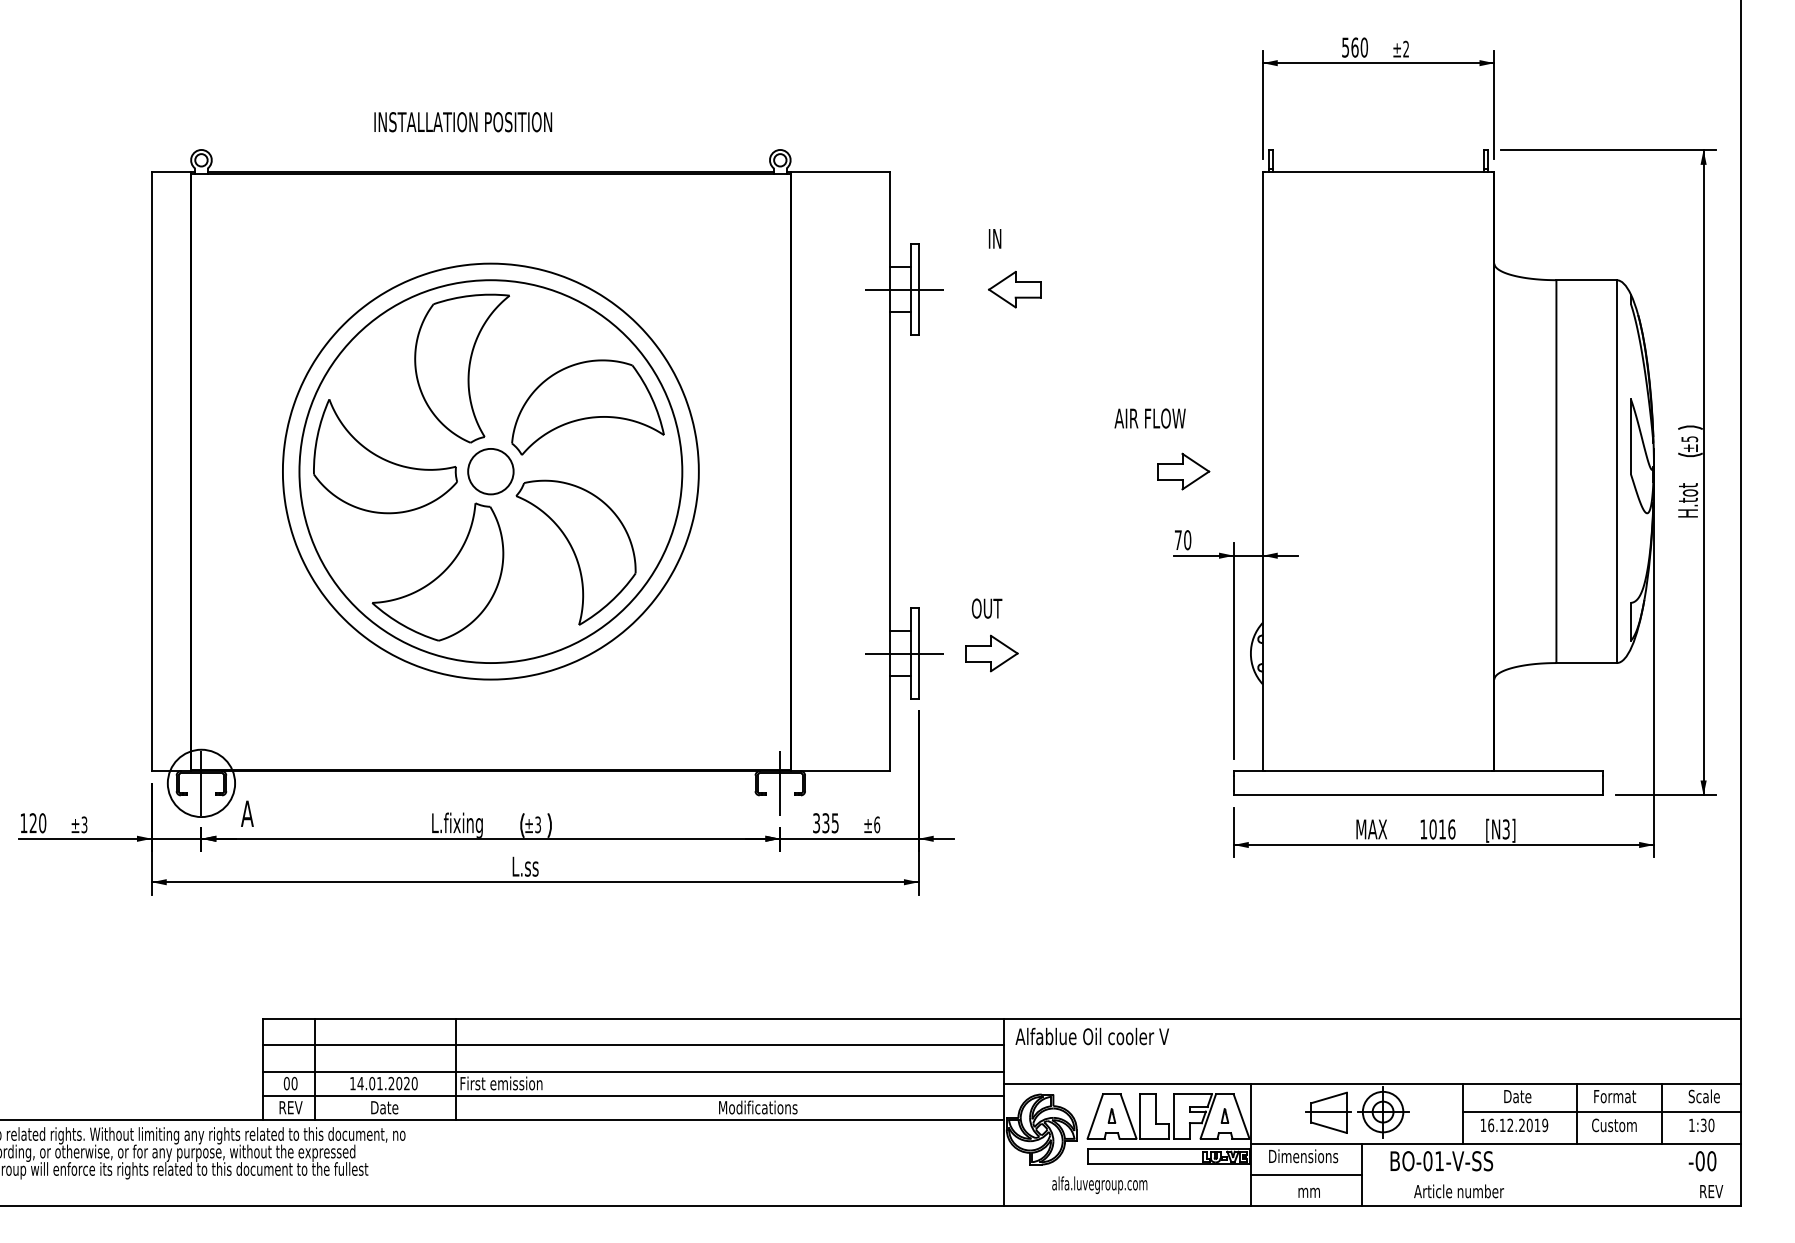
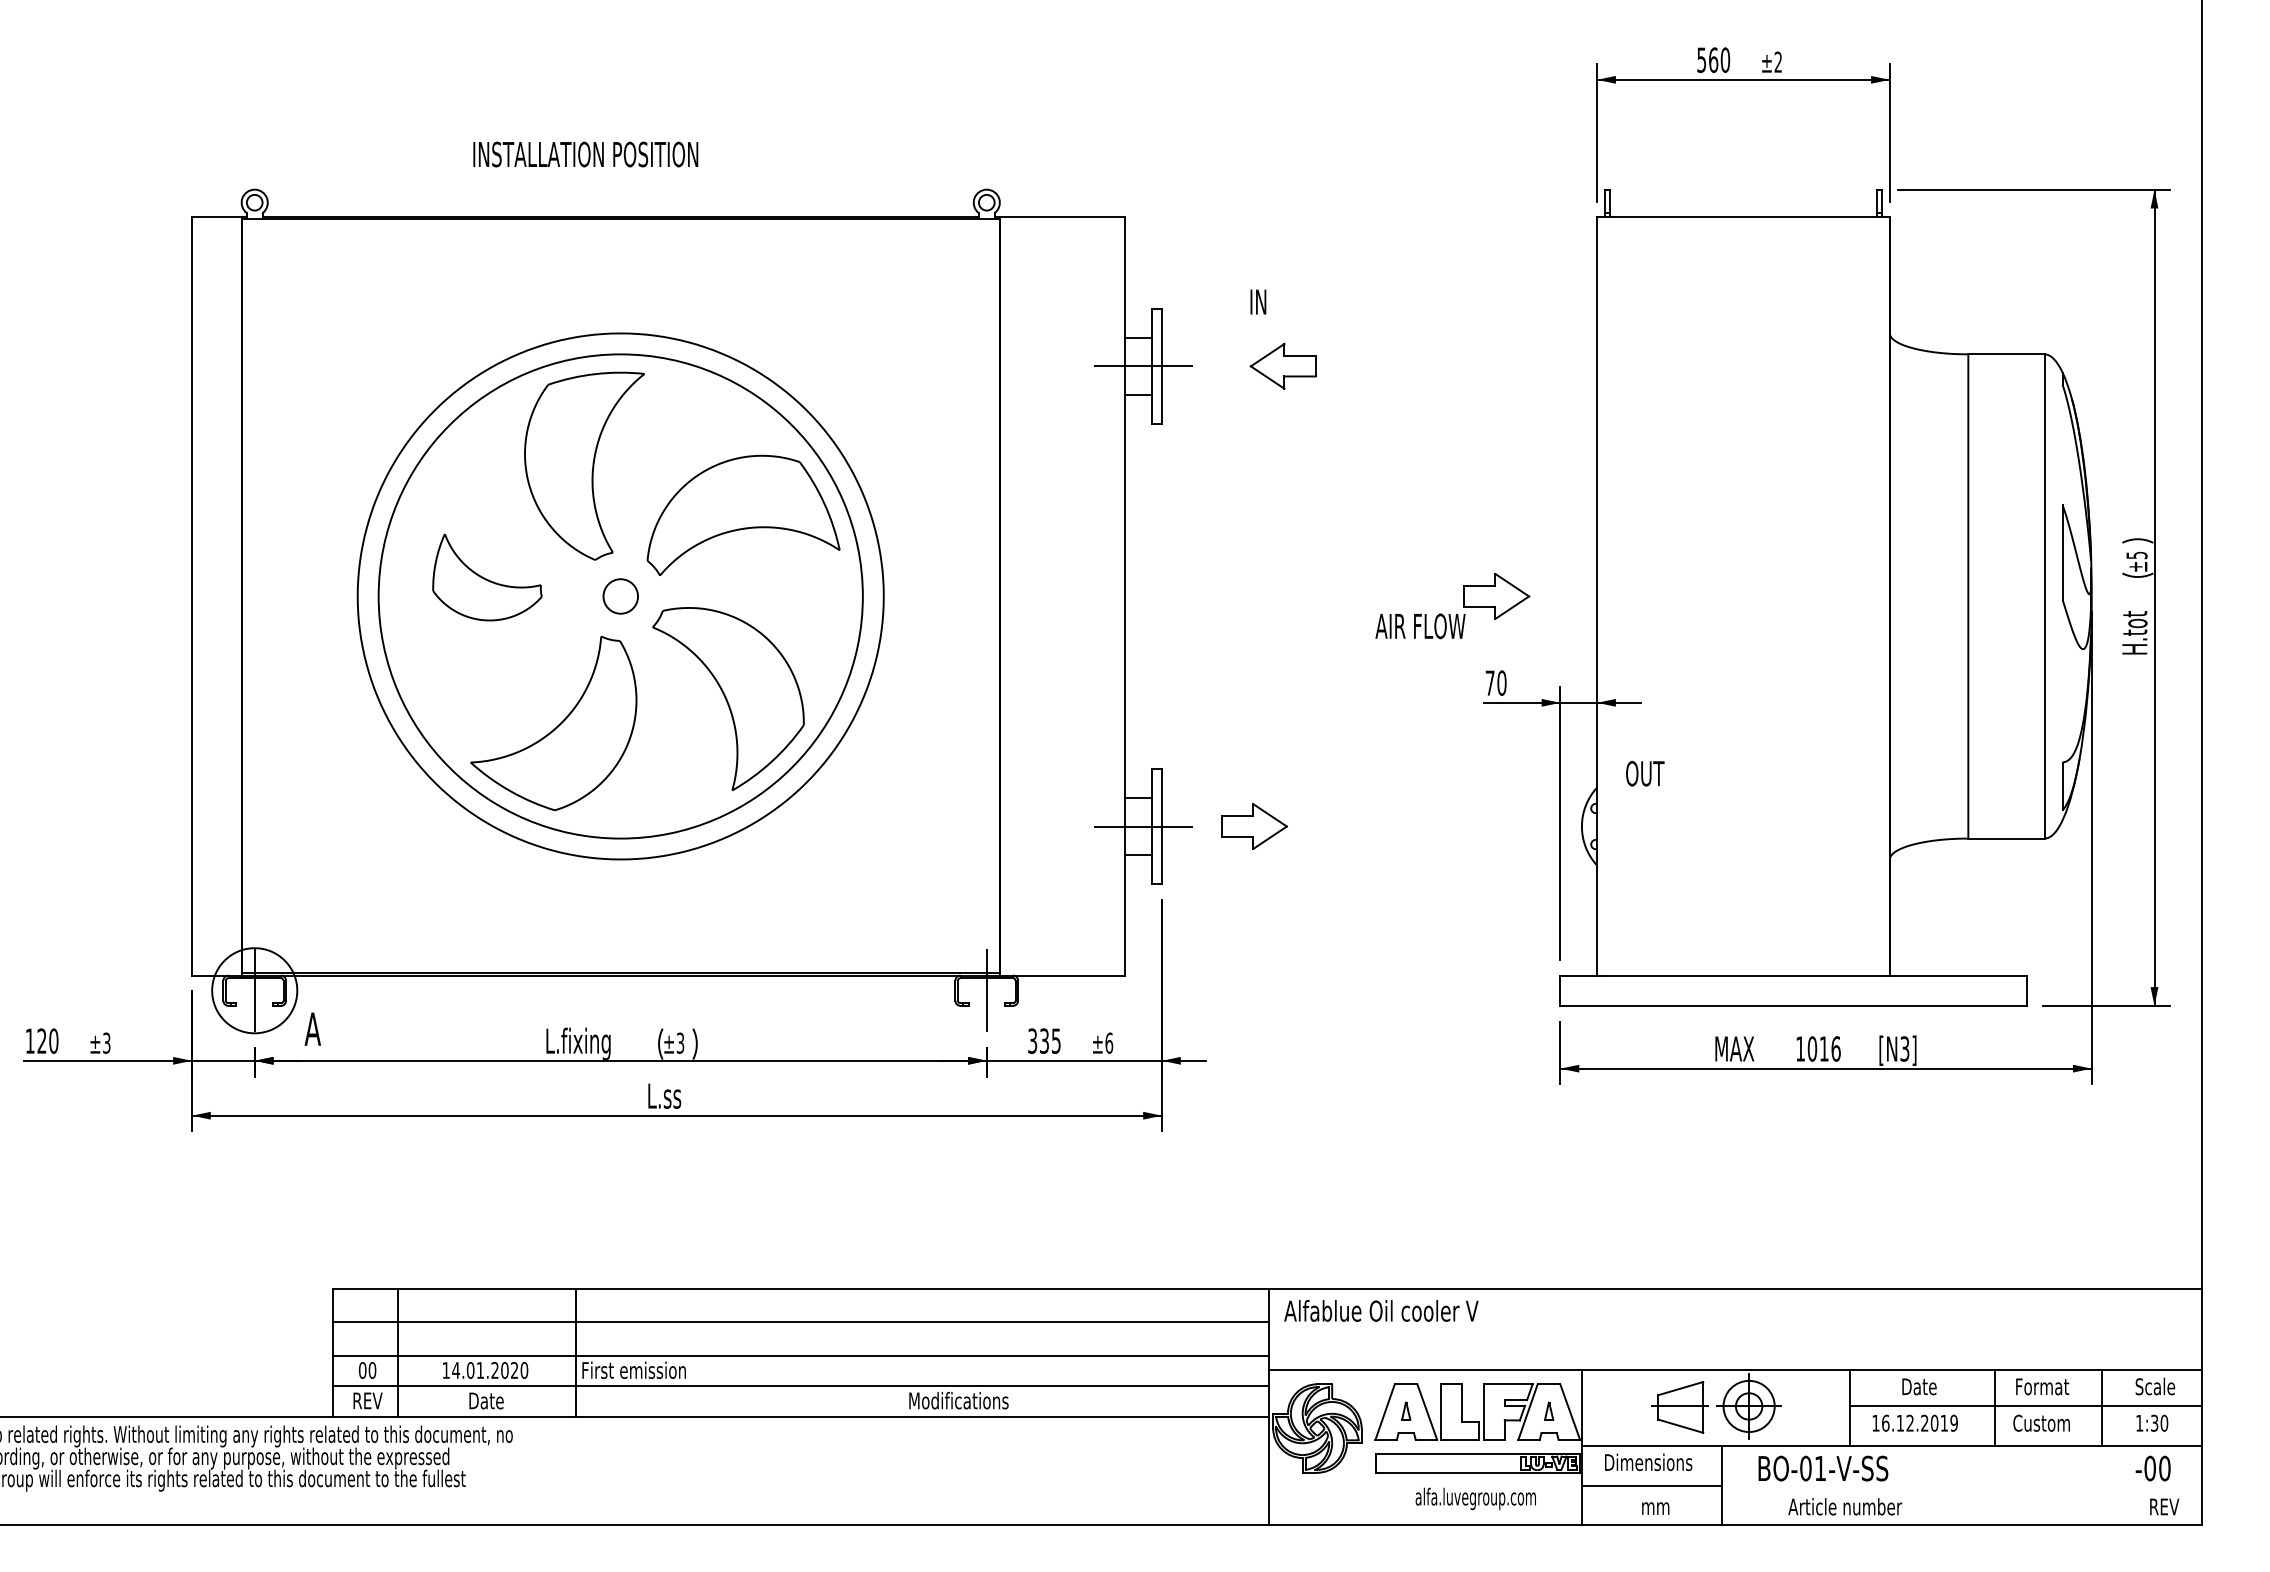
text: (1150, 418) -> (1420, 626), moved
part: (385, 456) -> (487, 577), size x0.6
circle: (490, 471) -> (620, 596), size x0.6
text: (987, 608) -> (1645, 773), moved
text: (1099, 1184) -> (1475, 1498), moved

